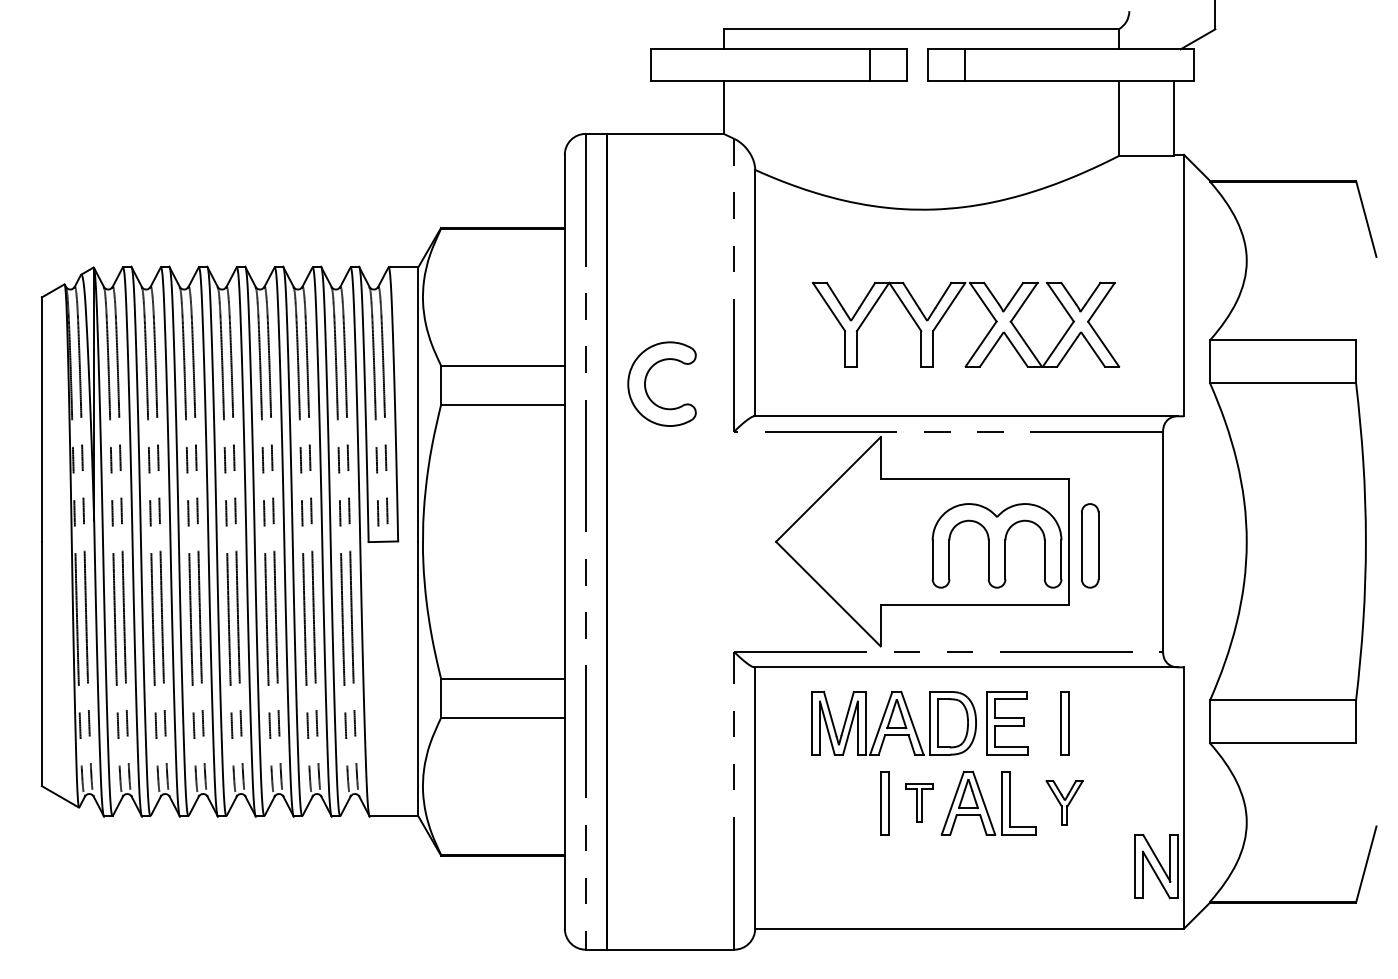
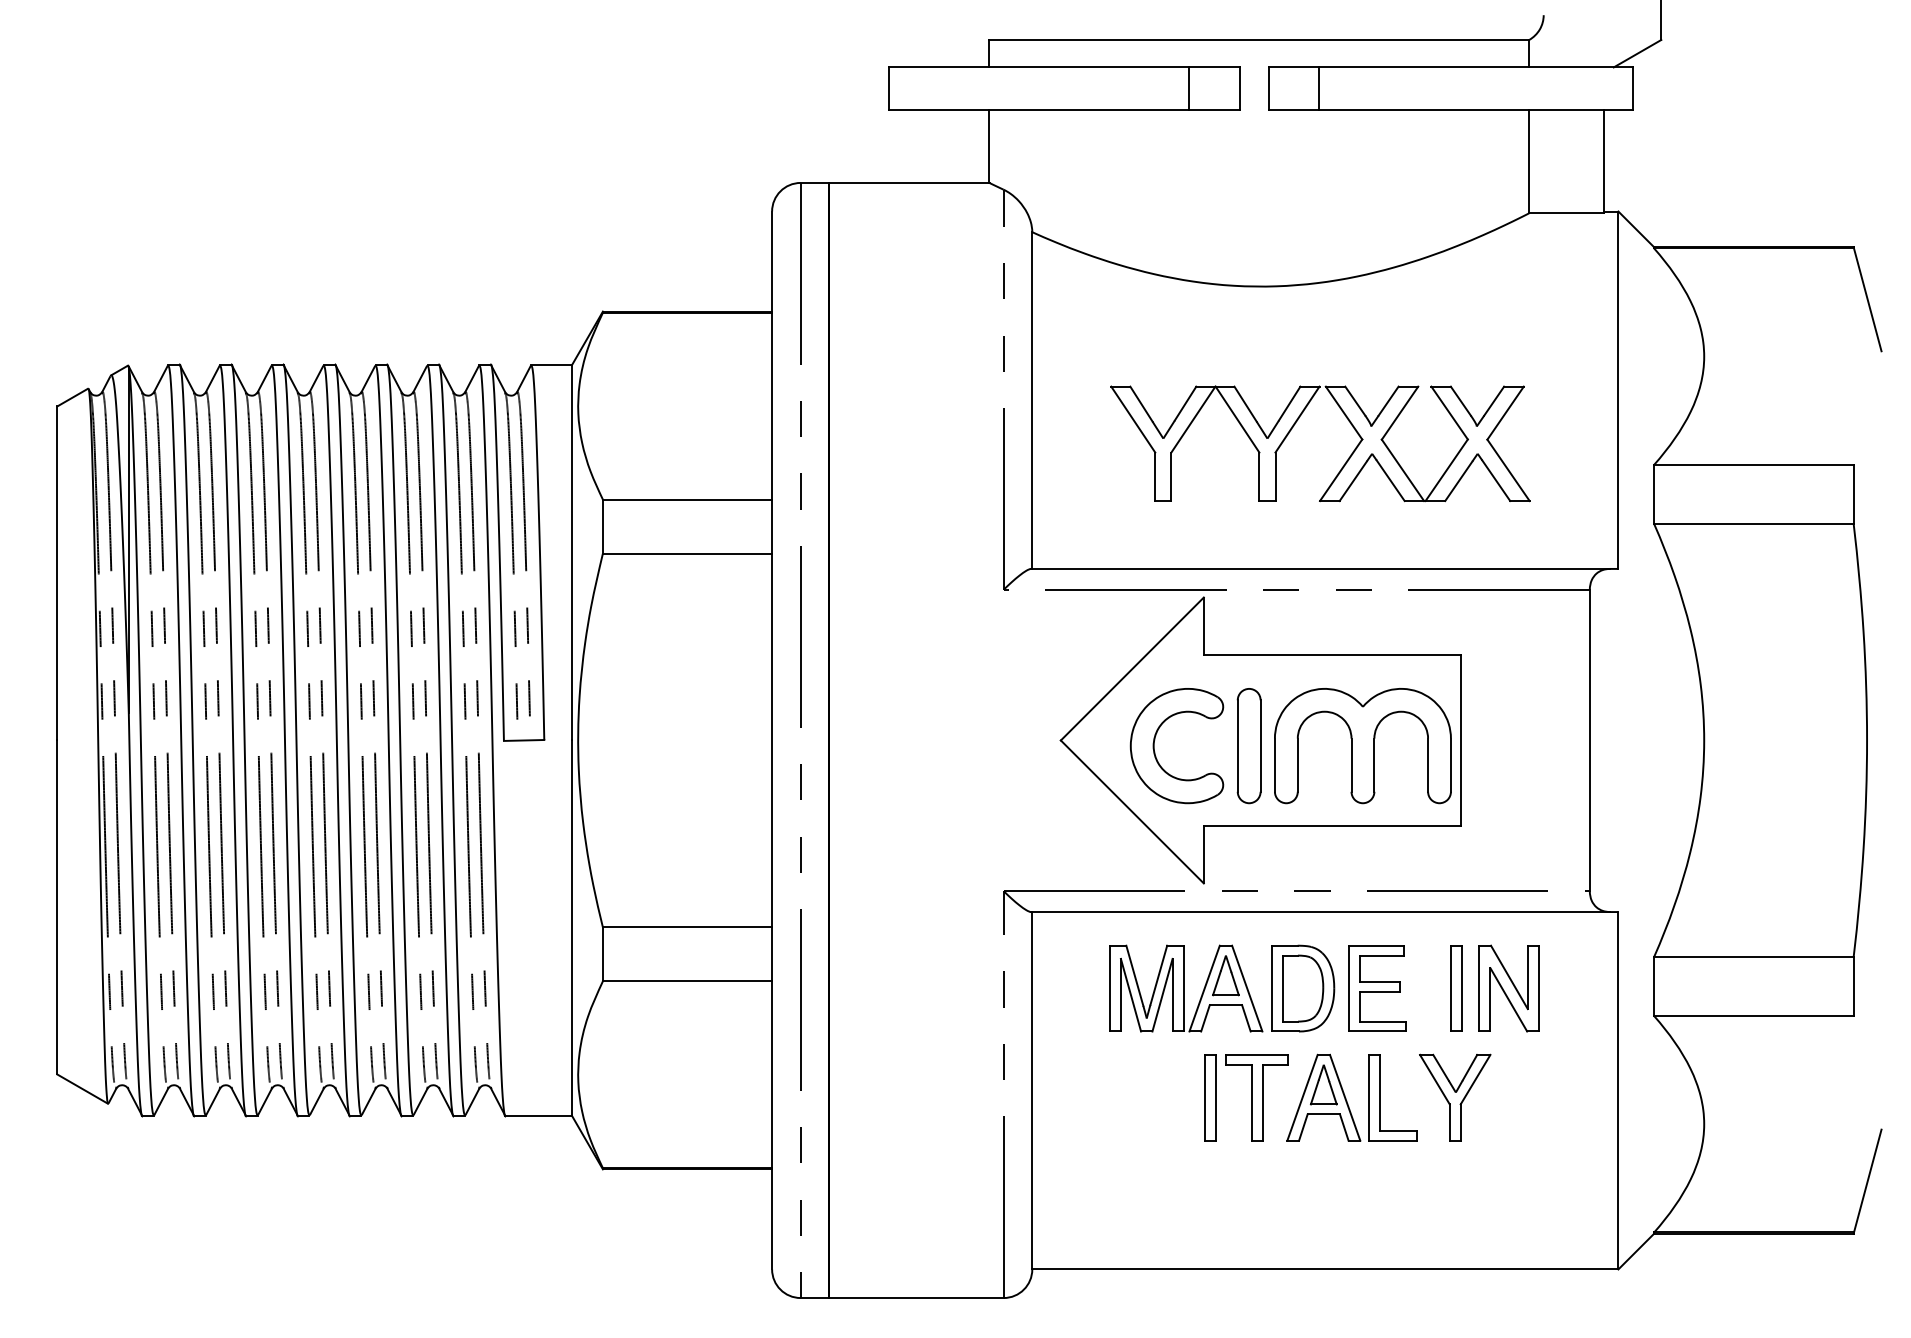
part: (646, 380) -> (1155, 740), moved
part: (1089, 546) -> (1248, 746), moved
part: (919, 802) -> (1256, 1097), size x1.67
part: (1064, 802) -> (1455, 1097), size x1.43
part: (1156, 866) -> (1508, 988), moved

